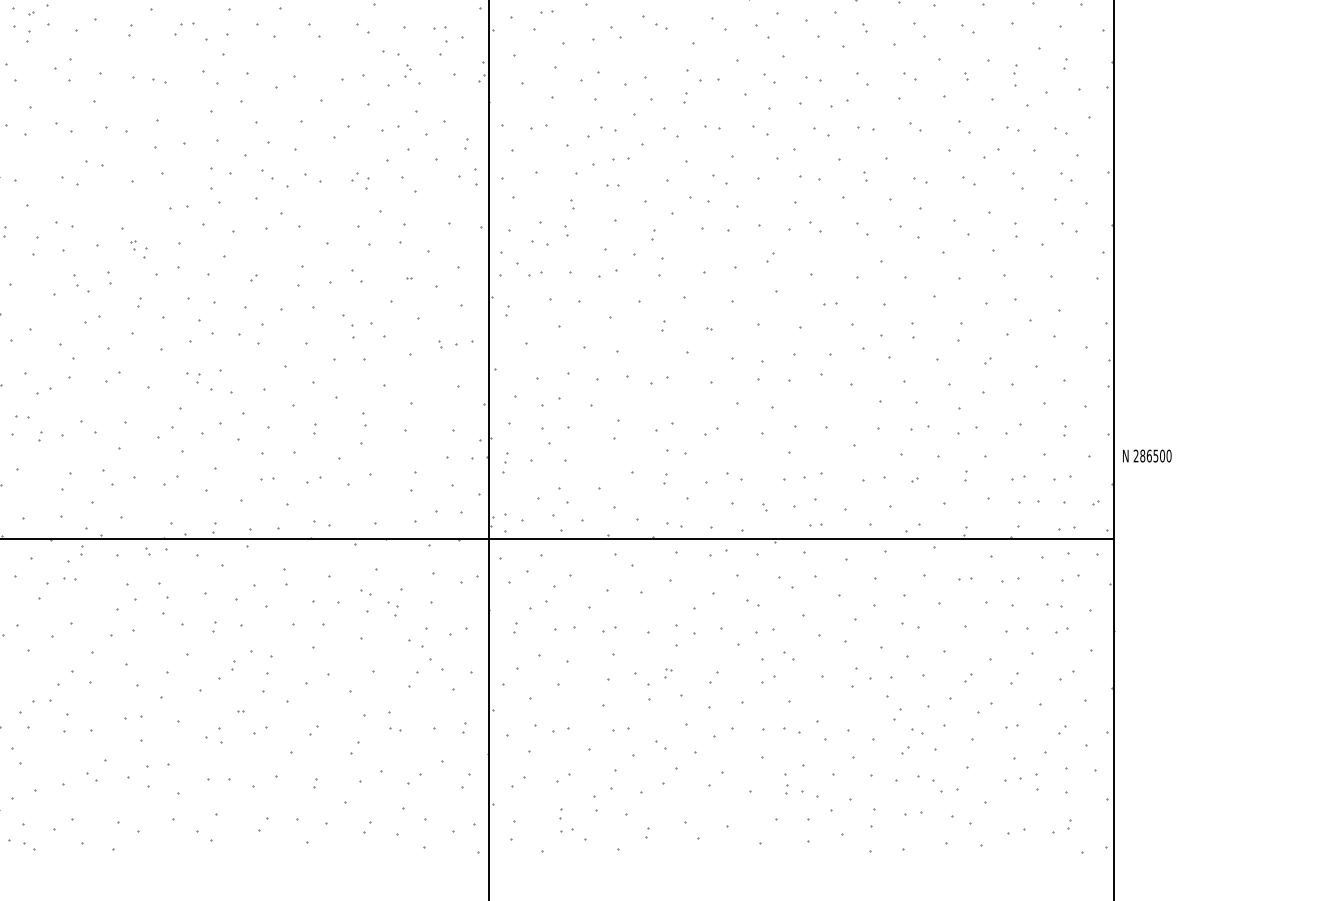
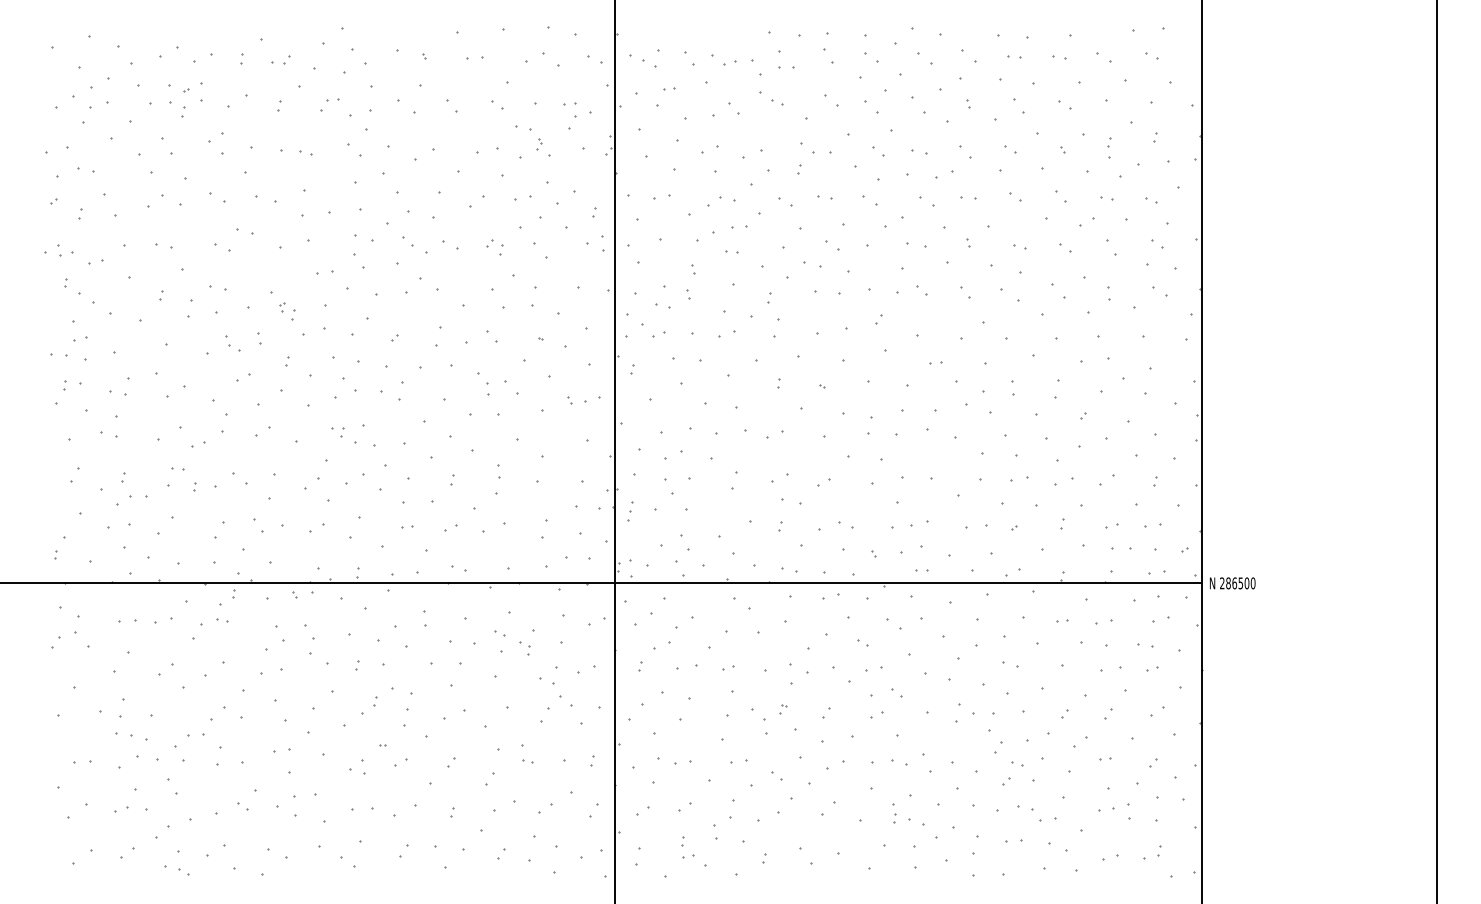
text: (1147, 456) -> (1232, 583), moved

